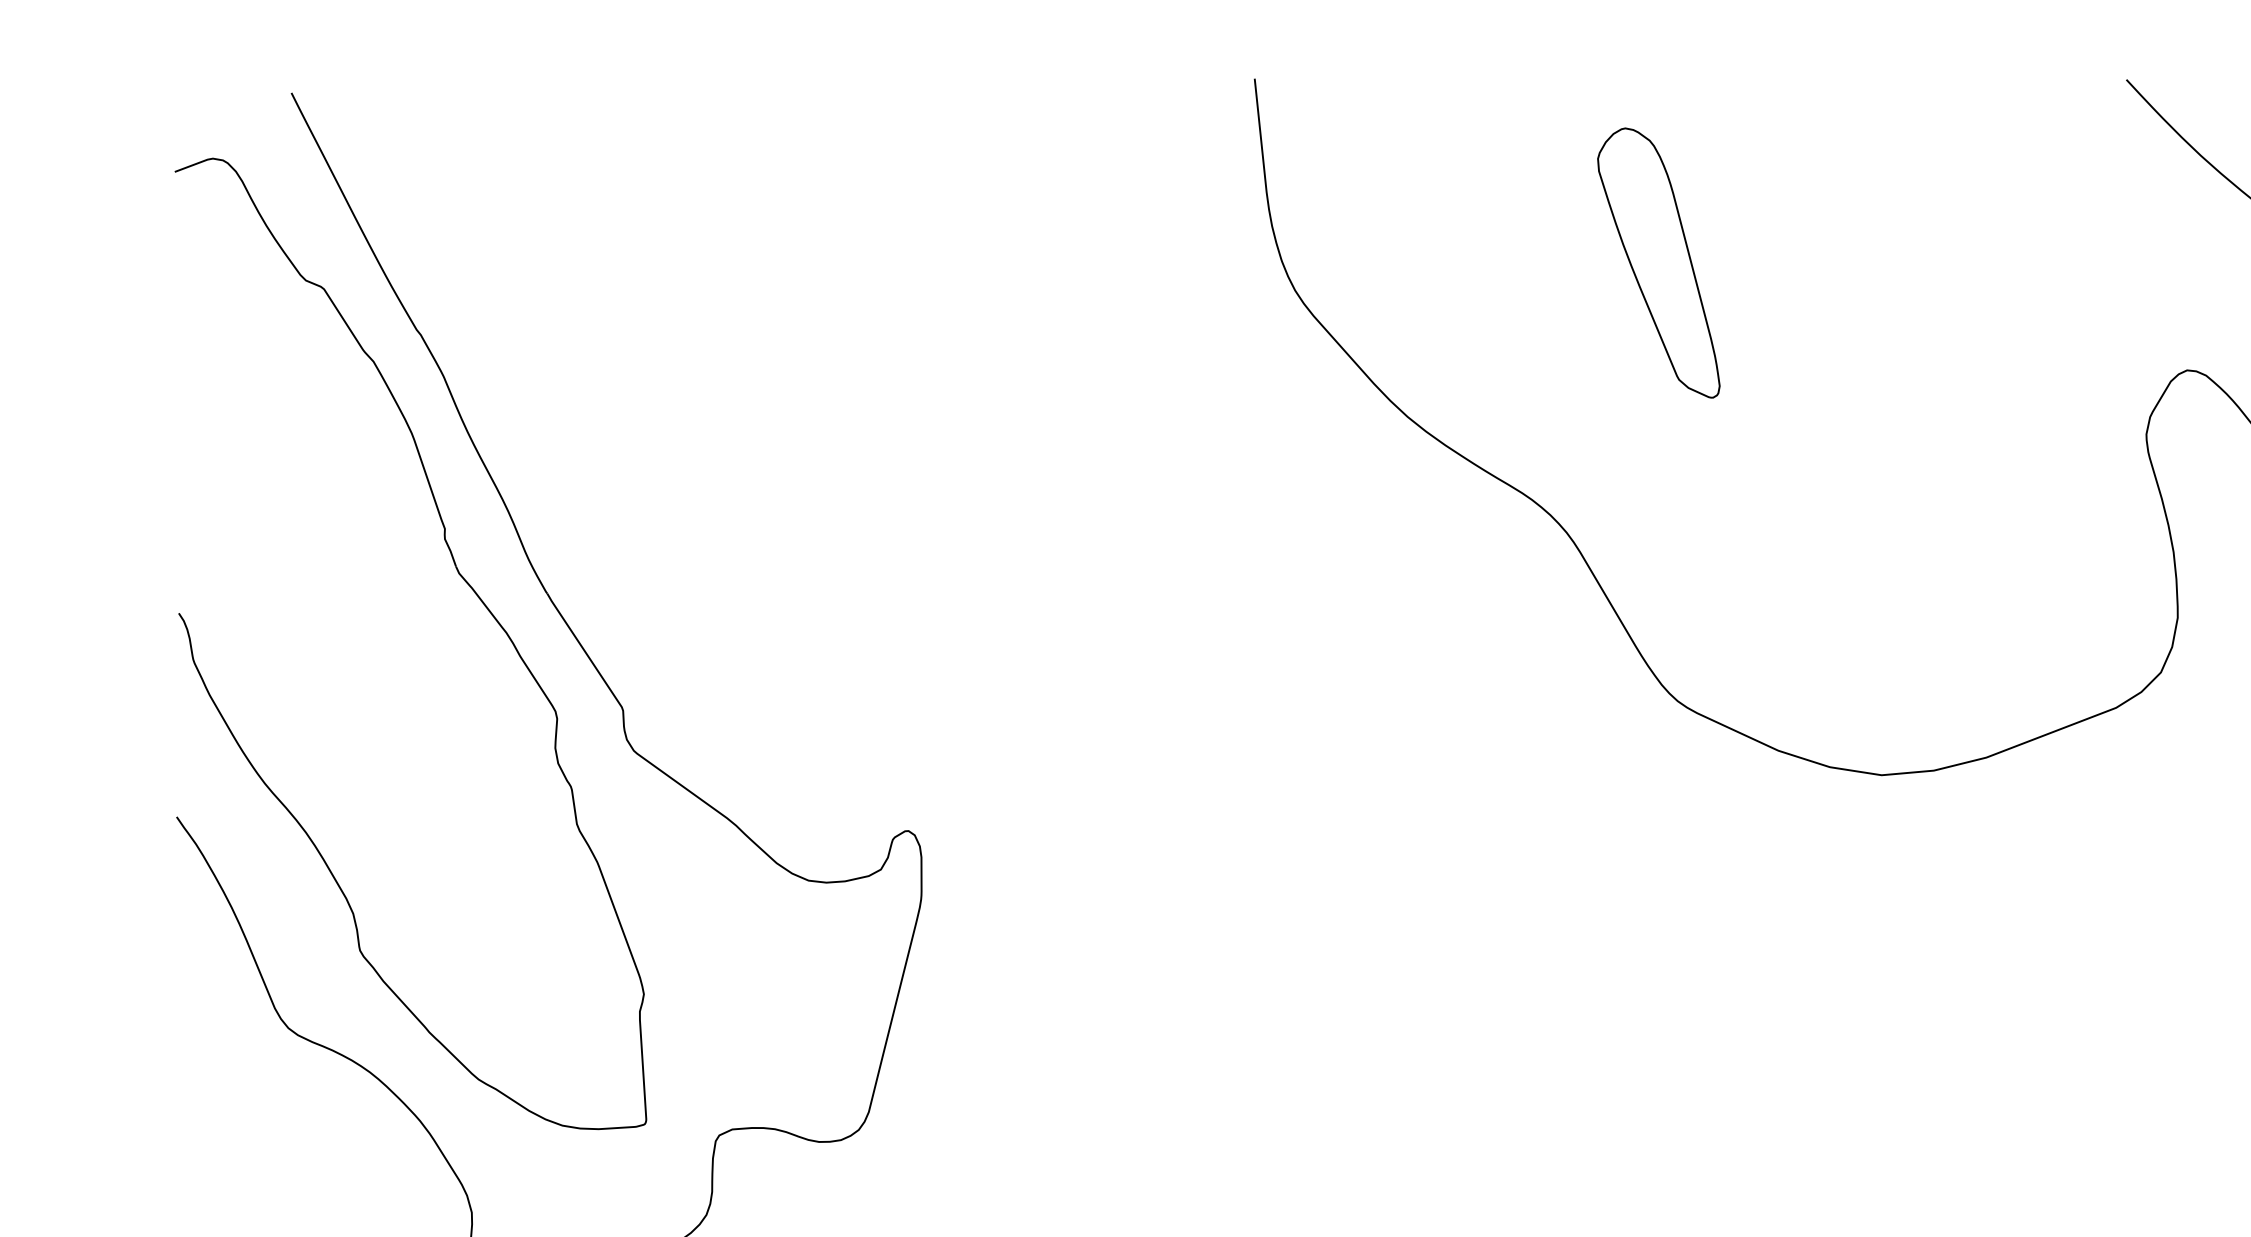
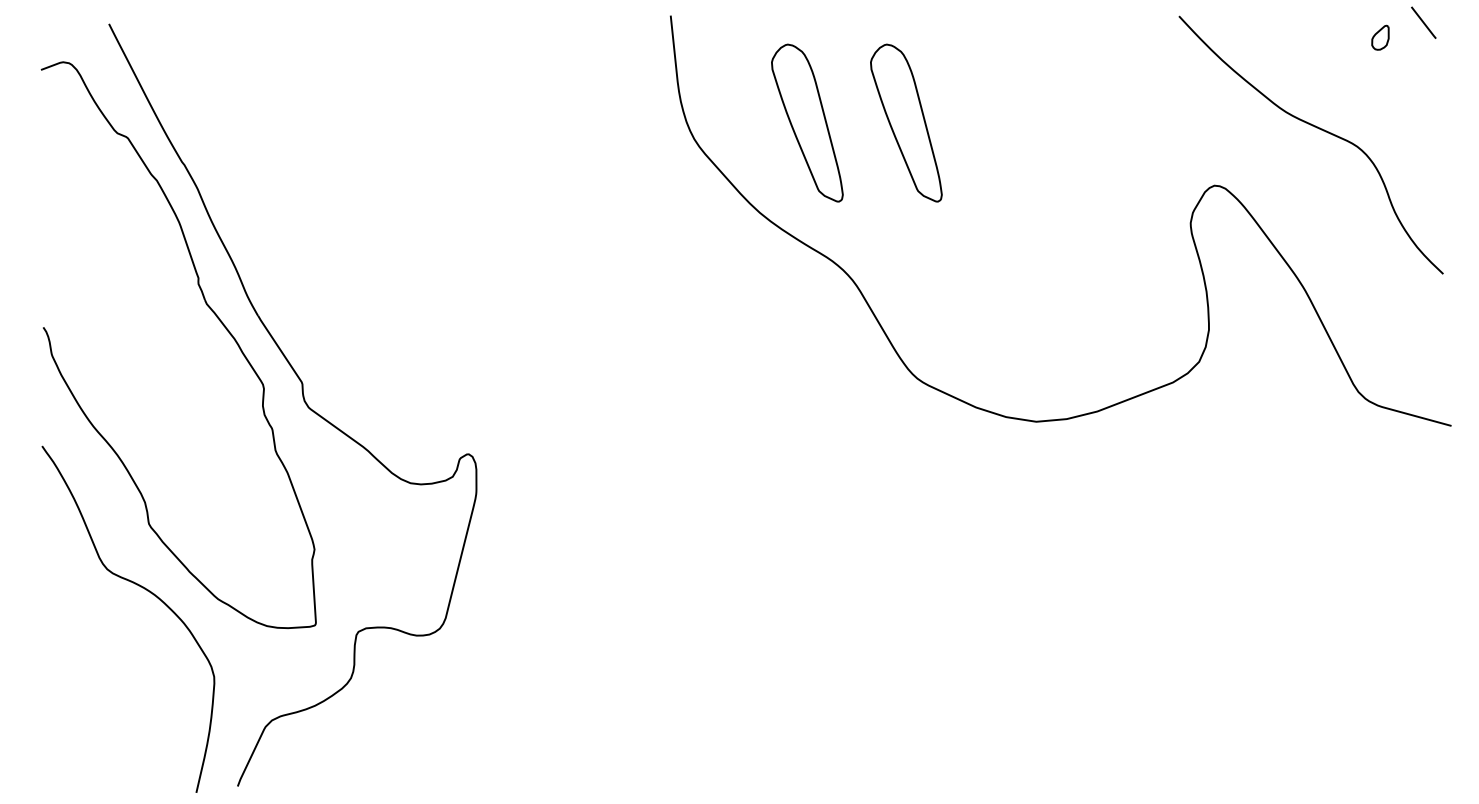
part: (1489, 261) -> (807, 122), added

